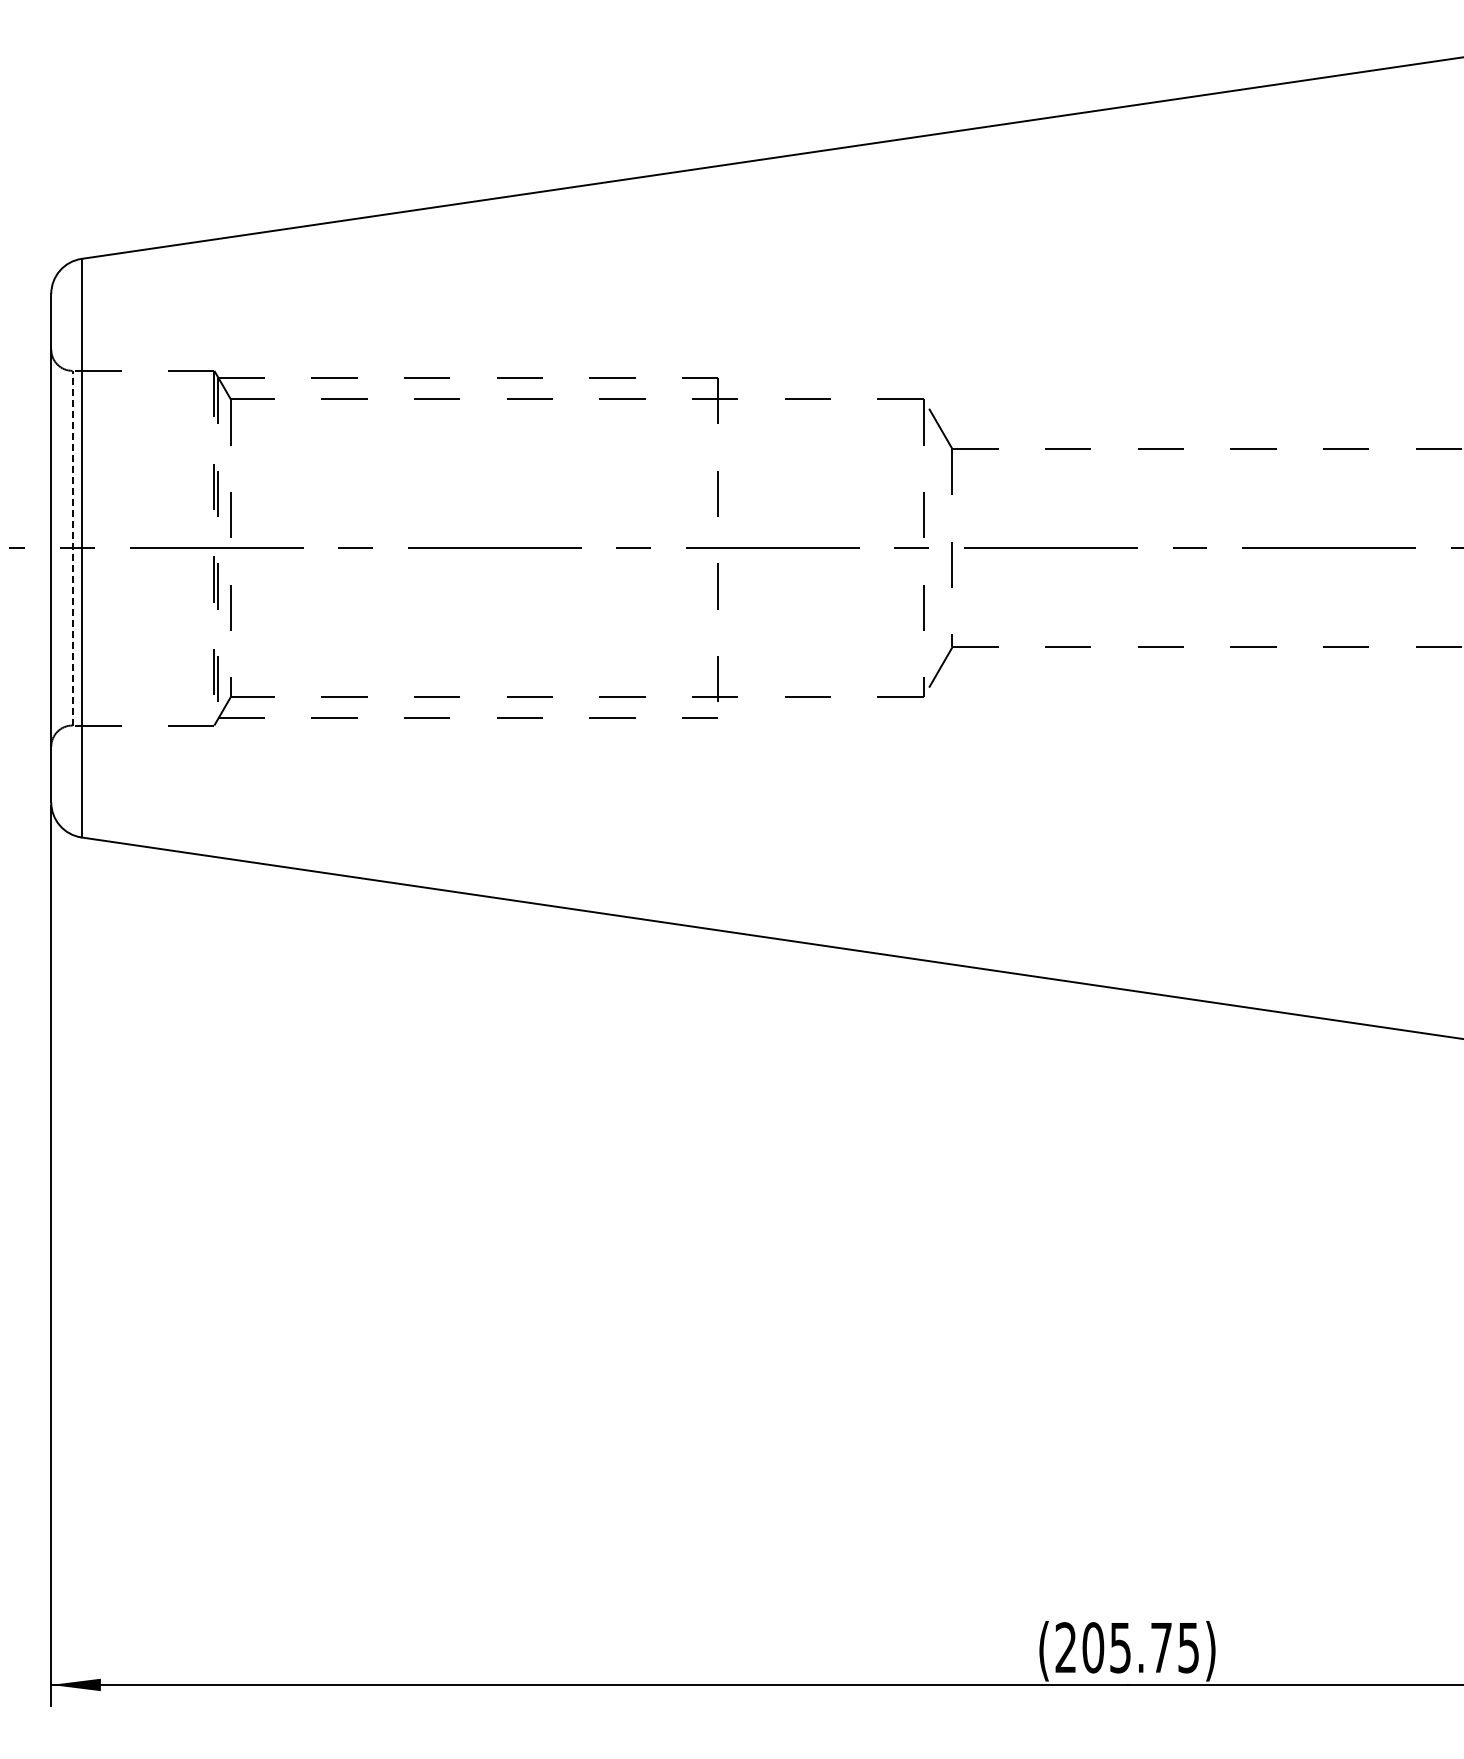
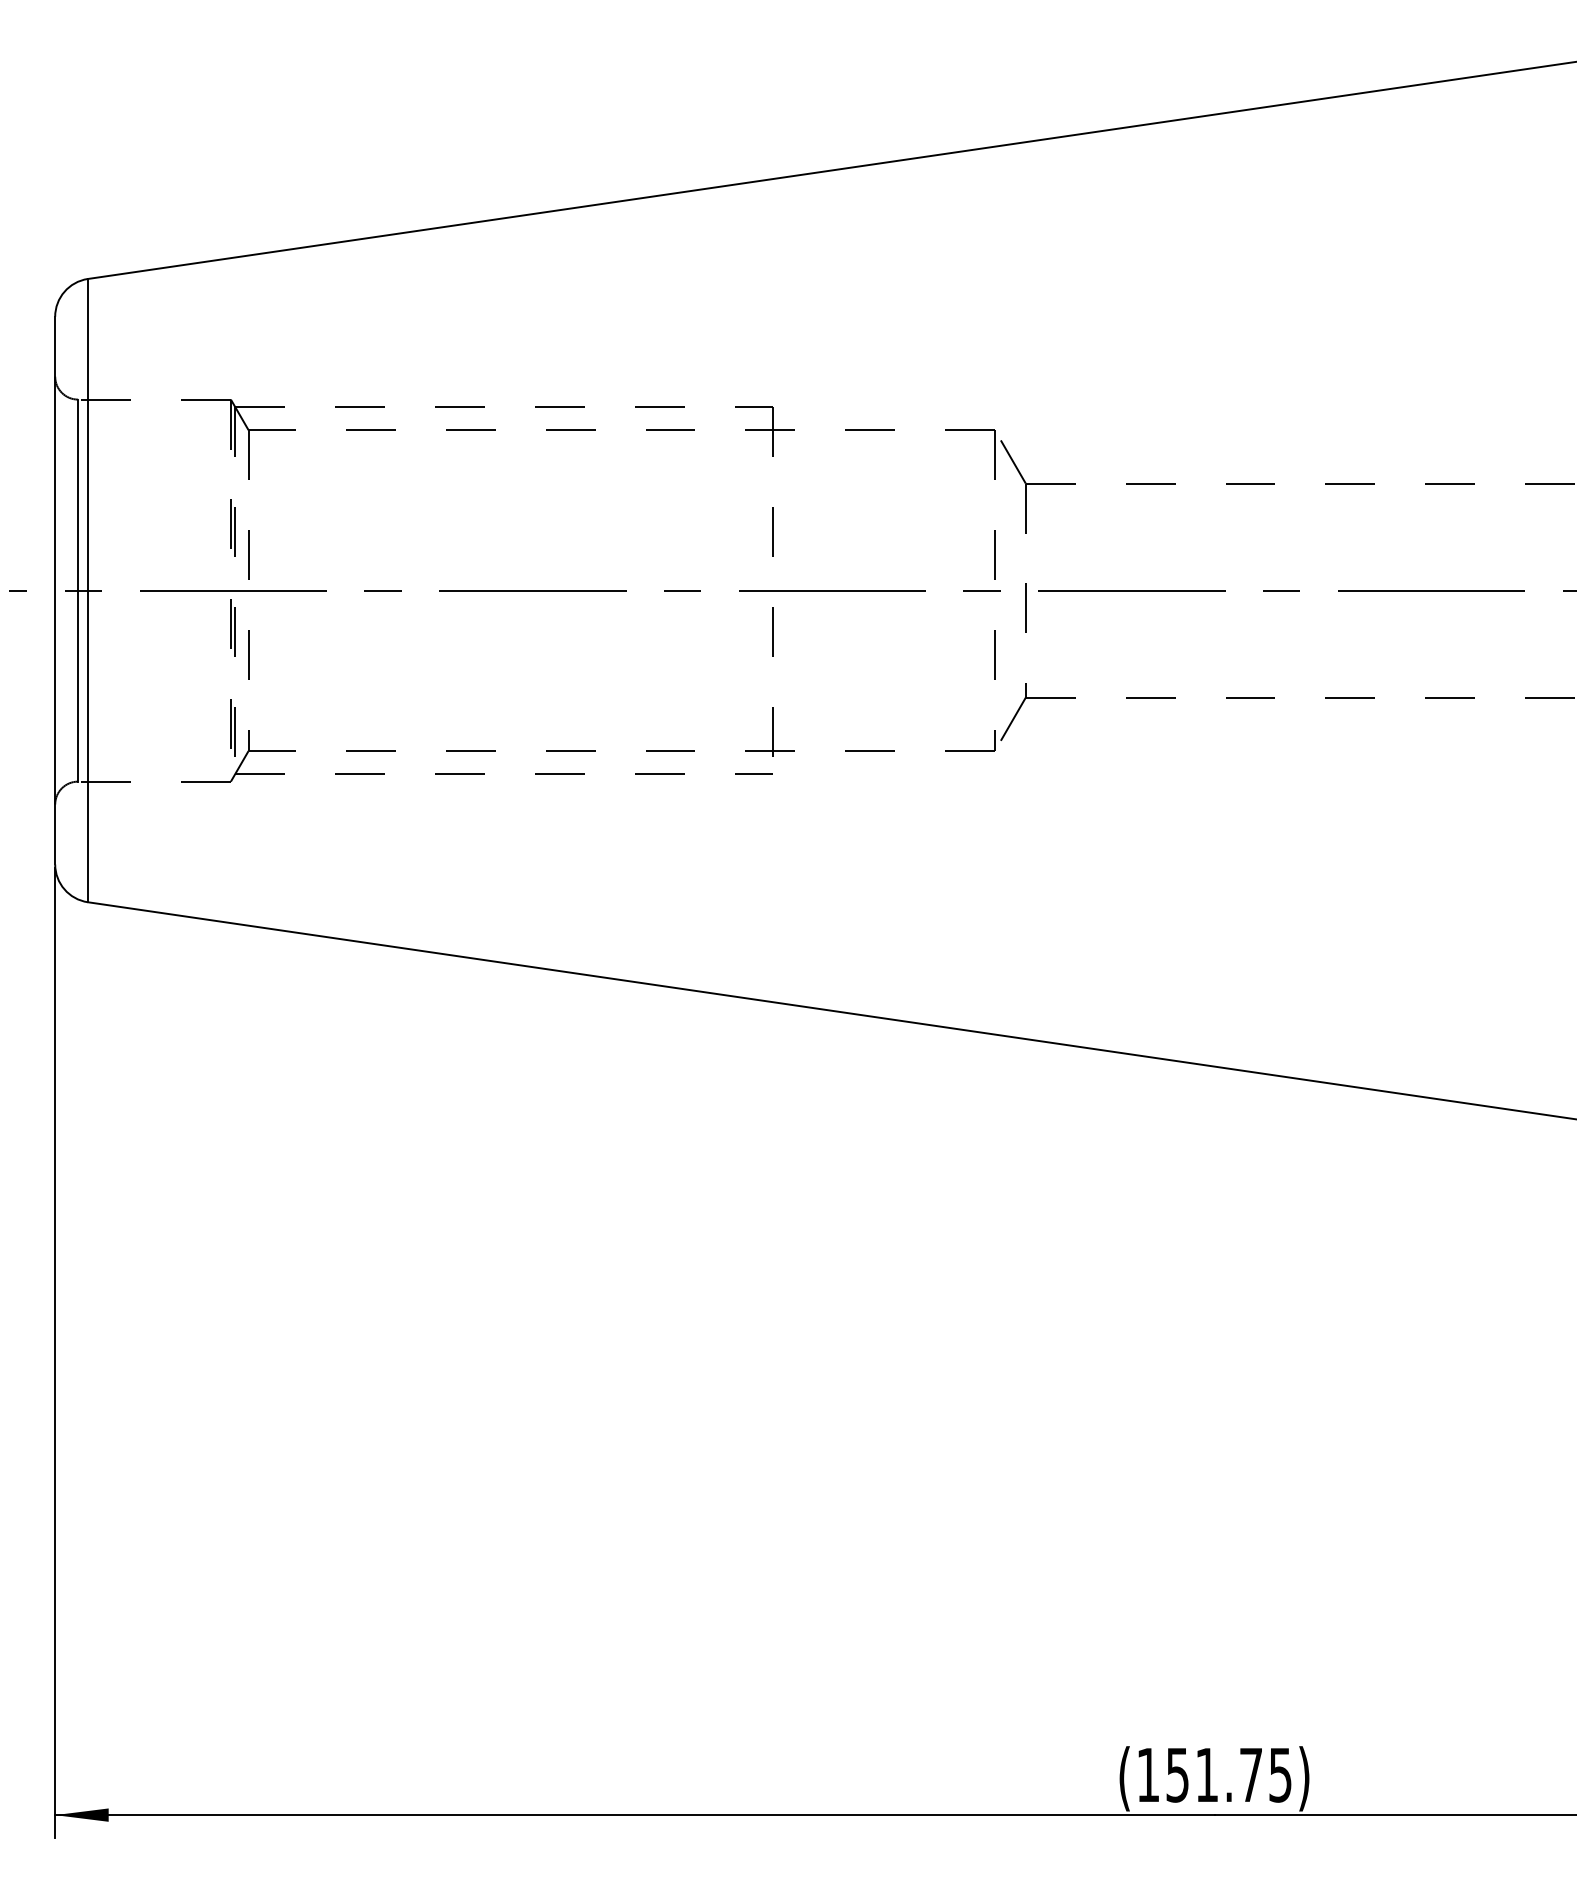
line: (72, 547) -> (78, 589), dashed -> solid
text: (1092, 1647) -> (1176, 1774), (205.75) -> (151.75)

